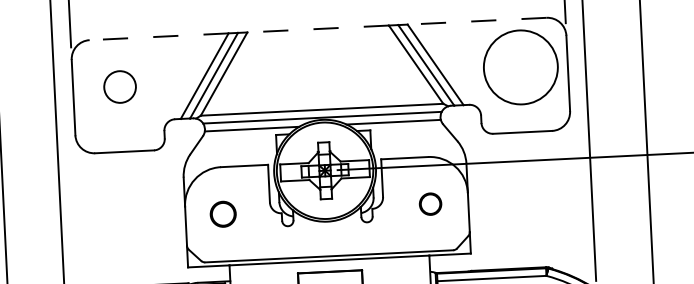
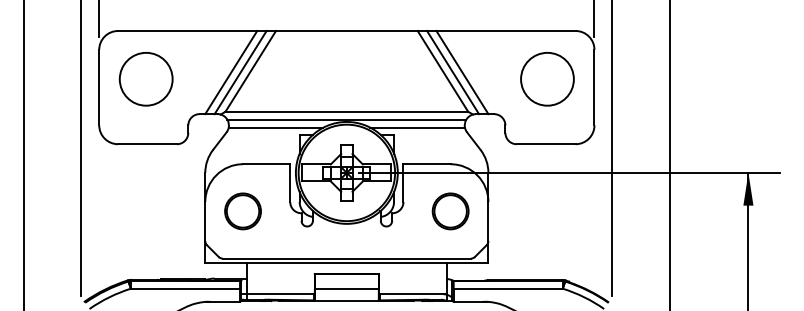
line: (477, 20) -> (506, 30), dashed -> solid
line: (317, 28) -> (346, 30), dashed -> solid
line: (158, 36) -> (187, 30), dashed -> solid
circle: (520, 66) -> (547, 78), size x0.71
circle: (119, 86) -> (145, 78), size x1.67
part: (430, 204) -> (450, 211), size x1.67
part: (222, 214) -> (242, 211), size x1.43

